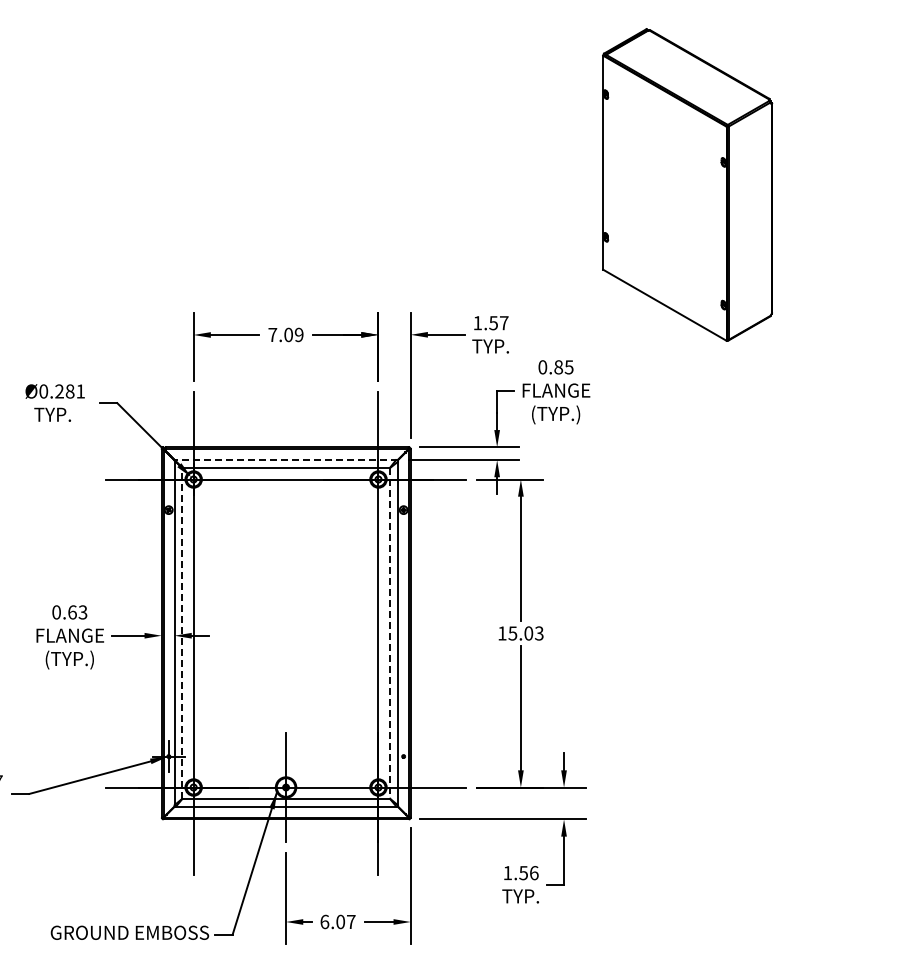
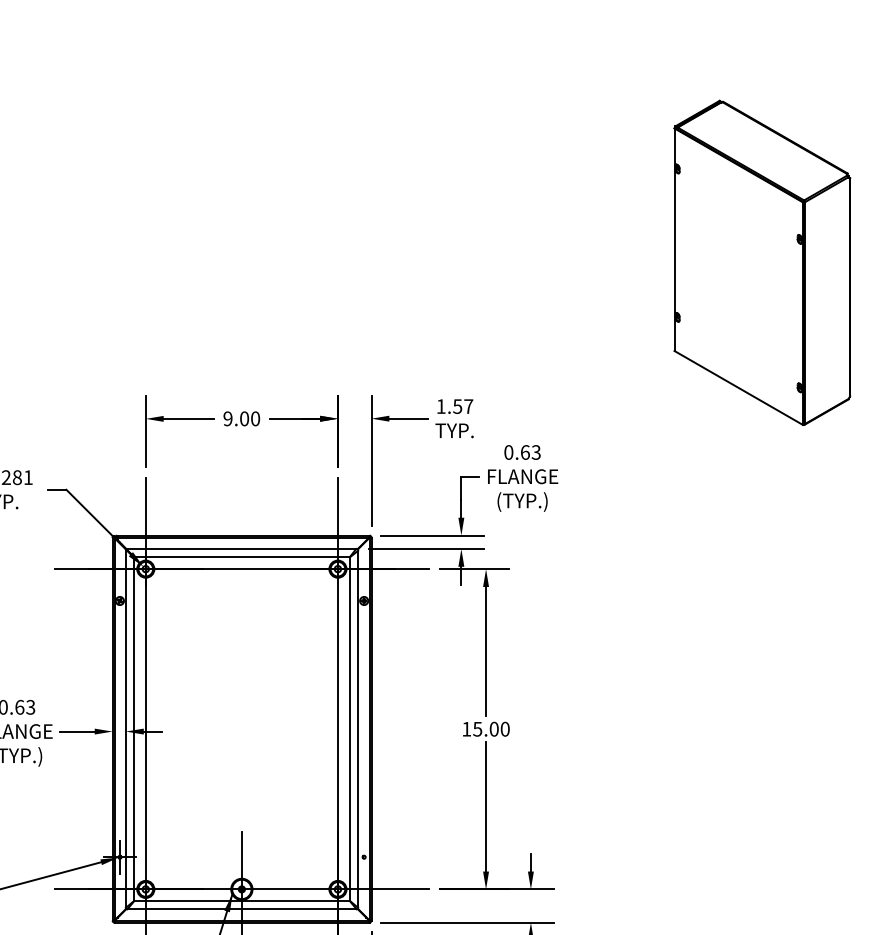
part: (687, 184) -> (762, 262), moved
text: (285, 334) -> (241, 418), 7.09 -> 9.00
text: (563, 367) -> (530, 452), 0.85 -> 0.63
line: (285, 460) -> (241, 549), dashed -> solid
line: (182, 632) -> (134, 728), dashed -> solid
line: (390, 633) -> (350, 729), dashed -> solid
text: (538, 633) -> (504, 729), 15.03 -> 15.00

